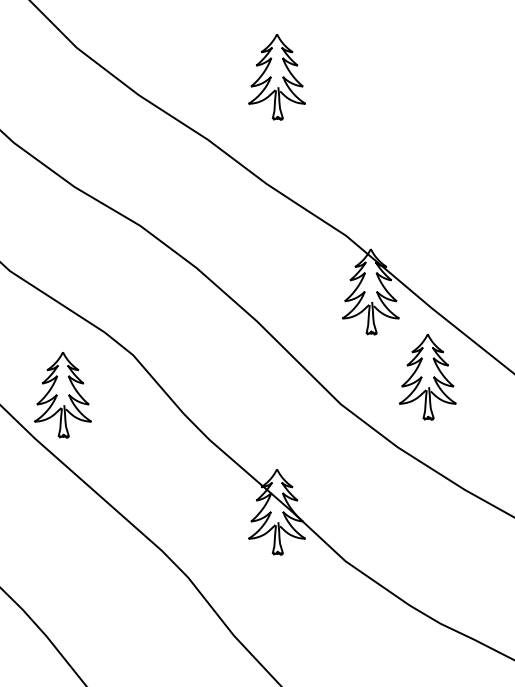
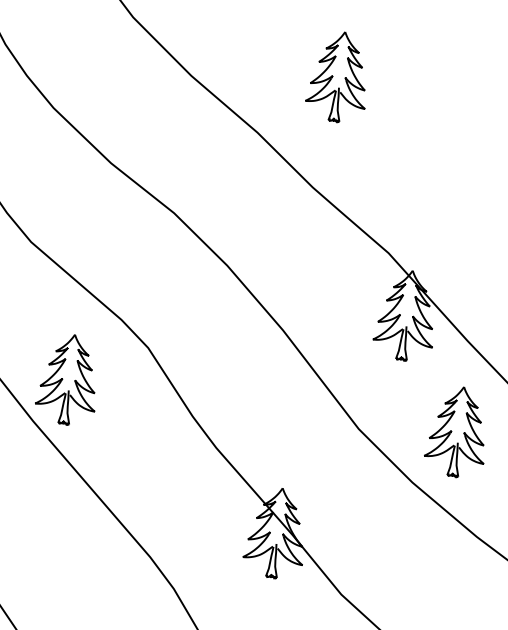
part: (427, 377) -> (457, 432), moved

